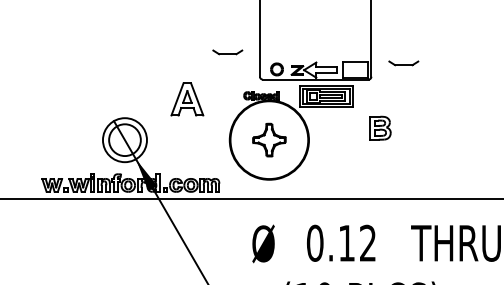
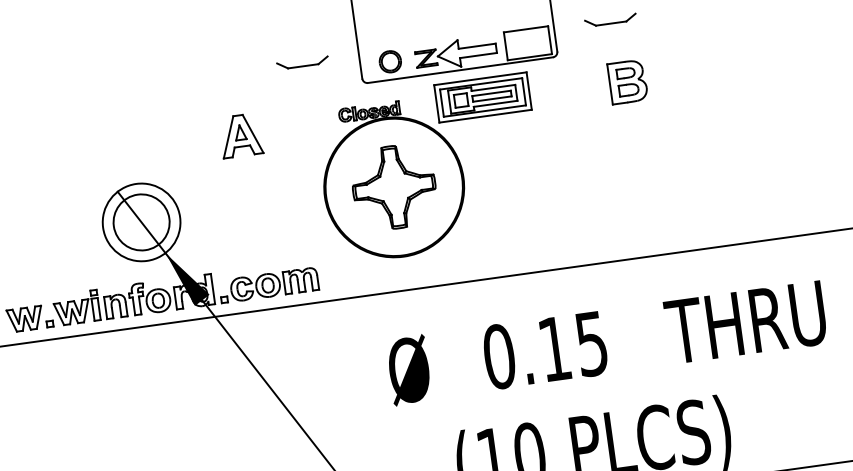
part: (227, 52) -> (302, 63), moved
part: (187, 98) -> (240, 134), size x0.71
part: (380, 127) -> (627, 80), moved
part: (269, 139) -> (394, 186), size x1.43
text: (367, 242) -> (590, 342), 0.12 -> 0.15

